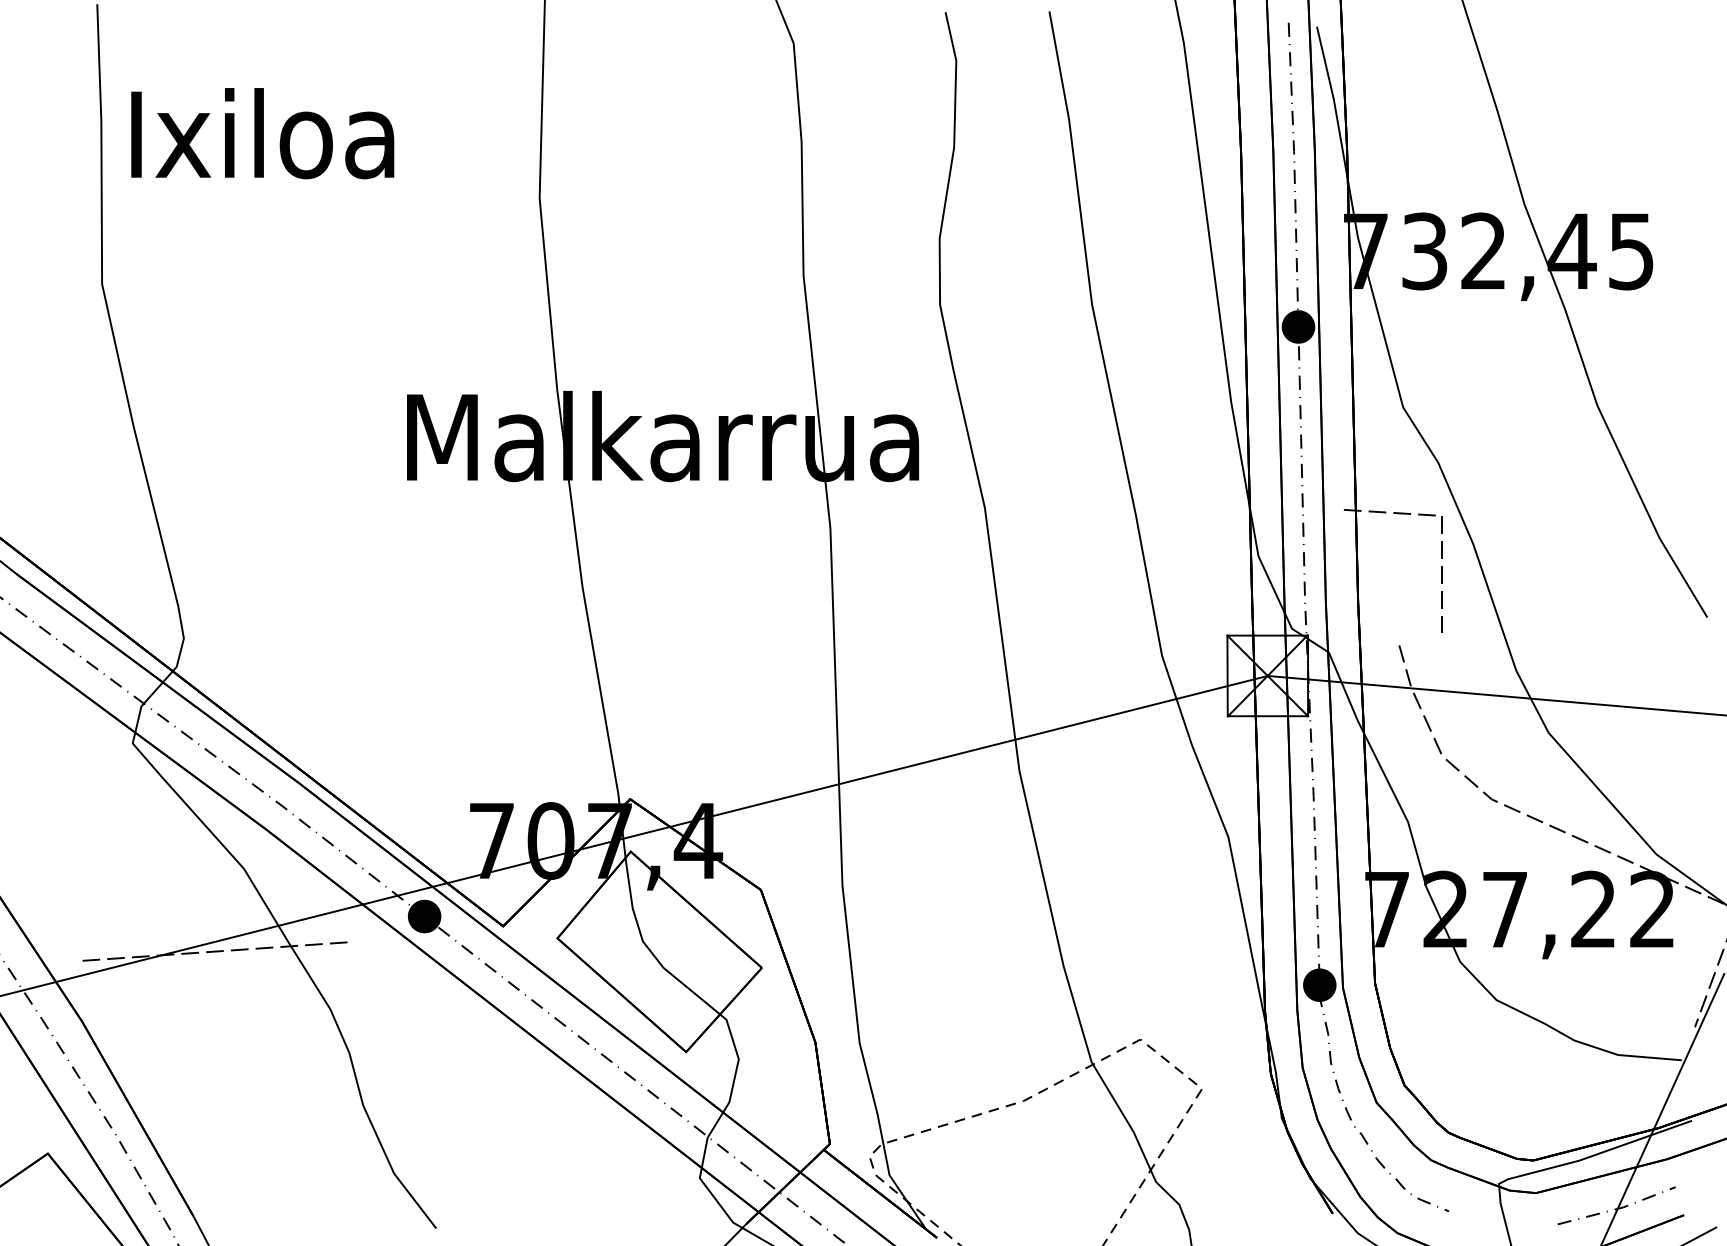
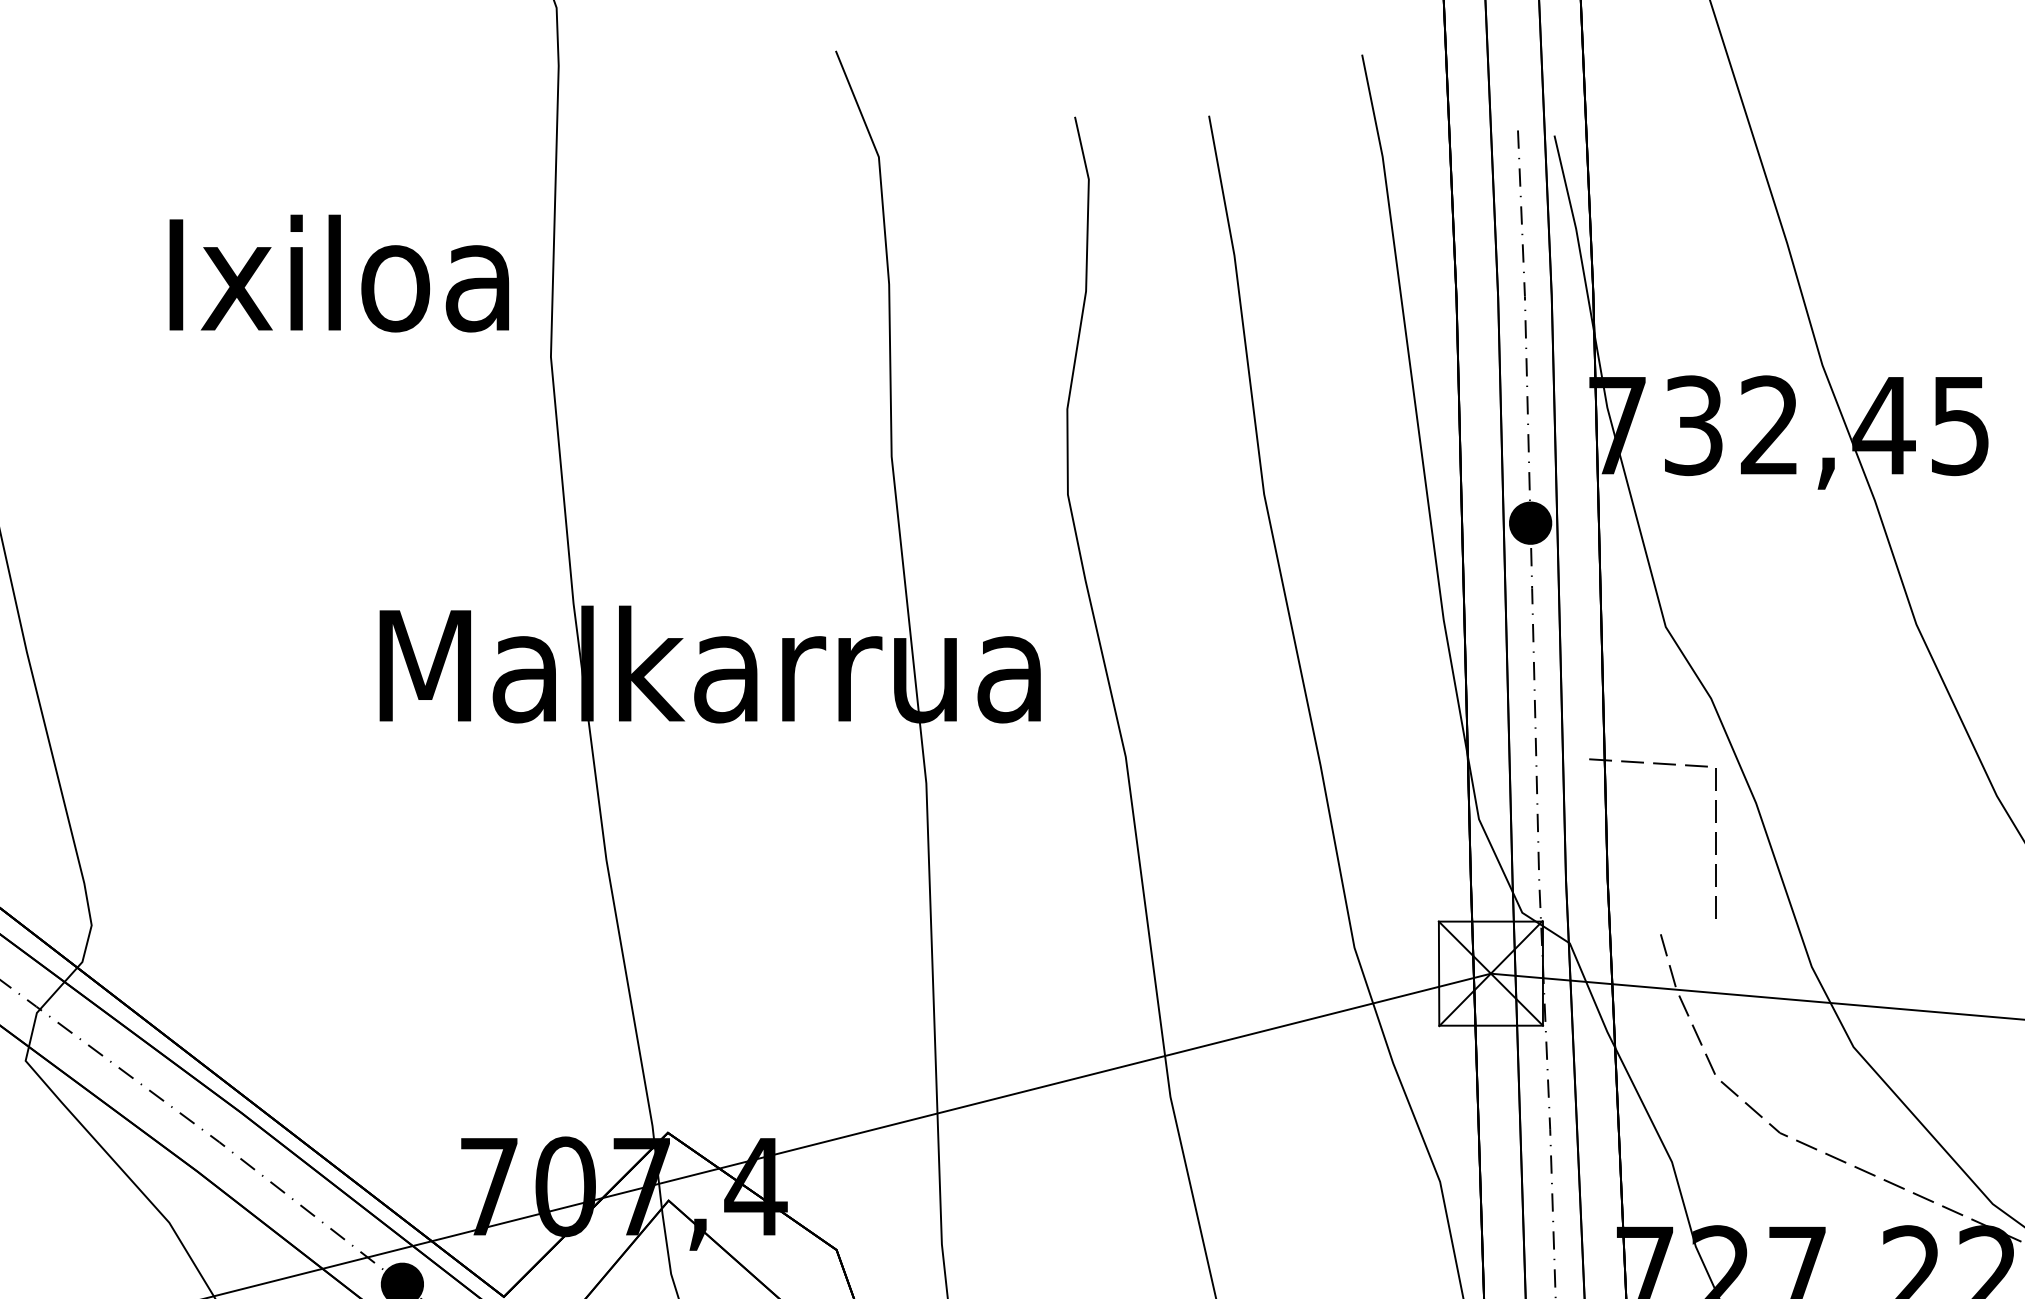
text: (262, 133) -> (339, 273), moved

